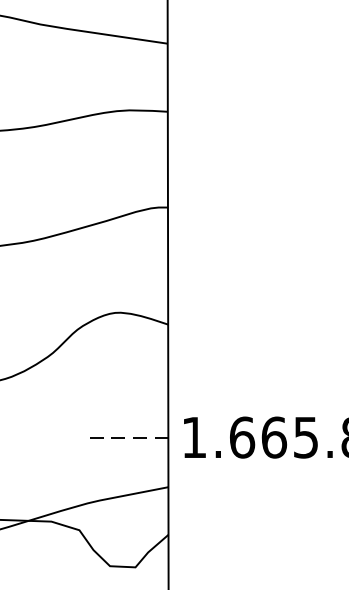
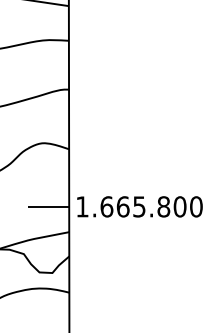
line: (127, 436) -> (48, 206), dashed -> solid

